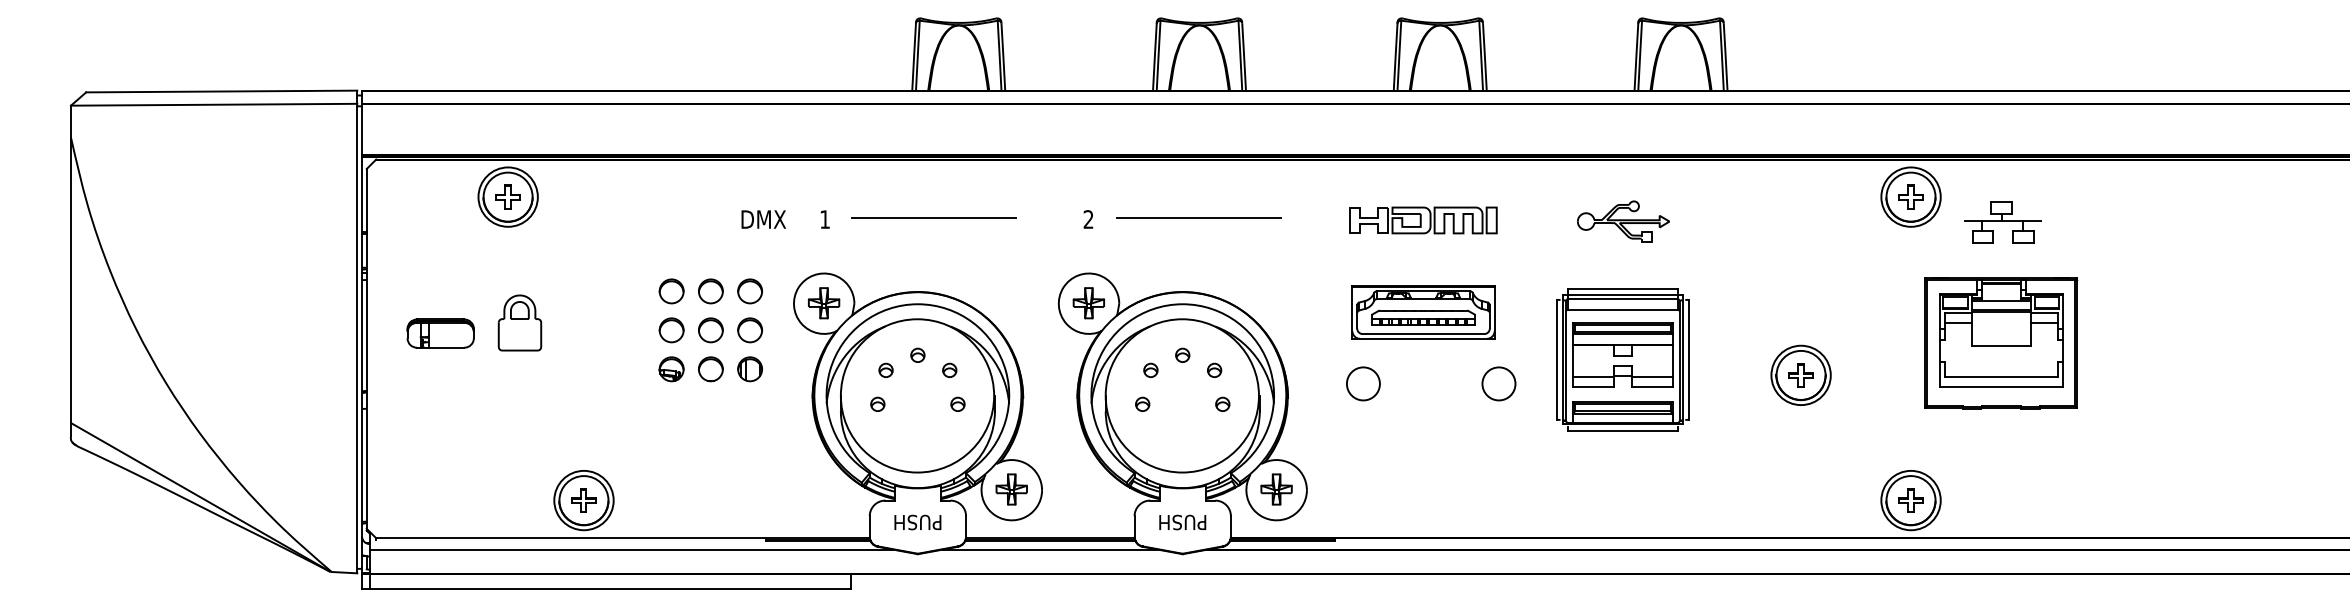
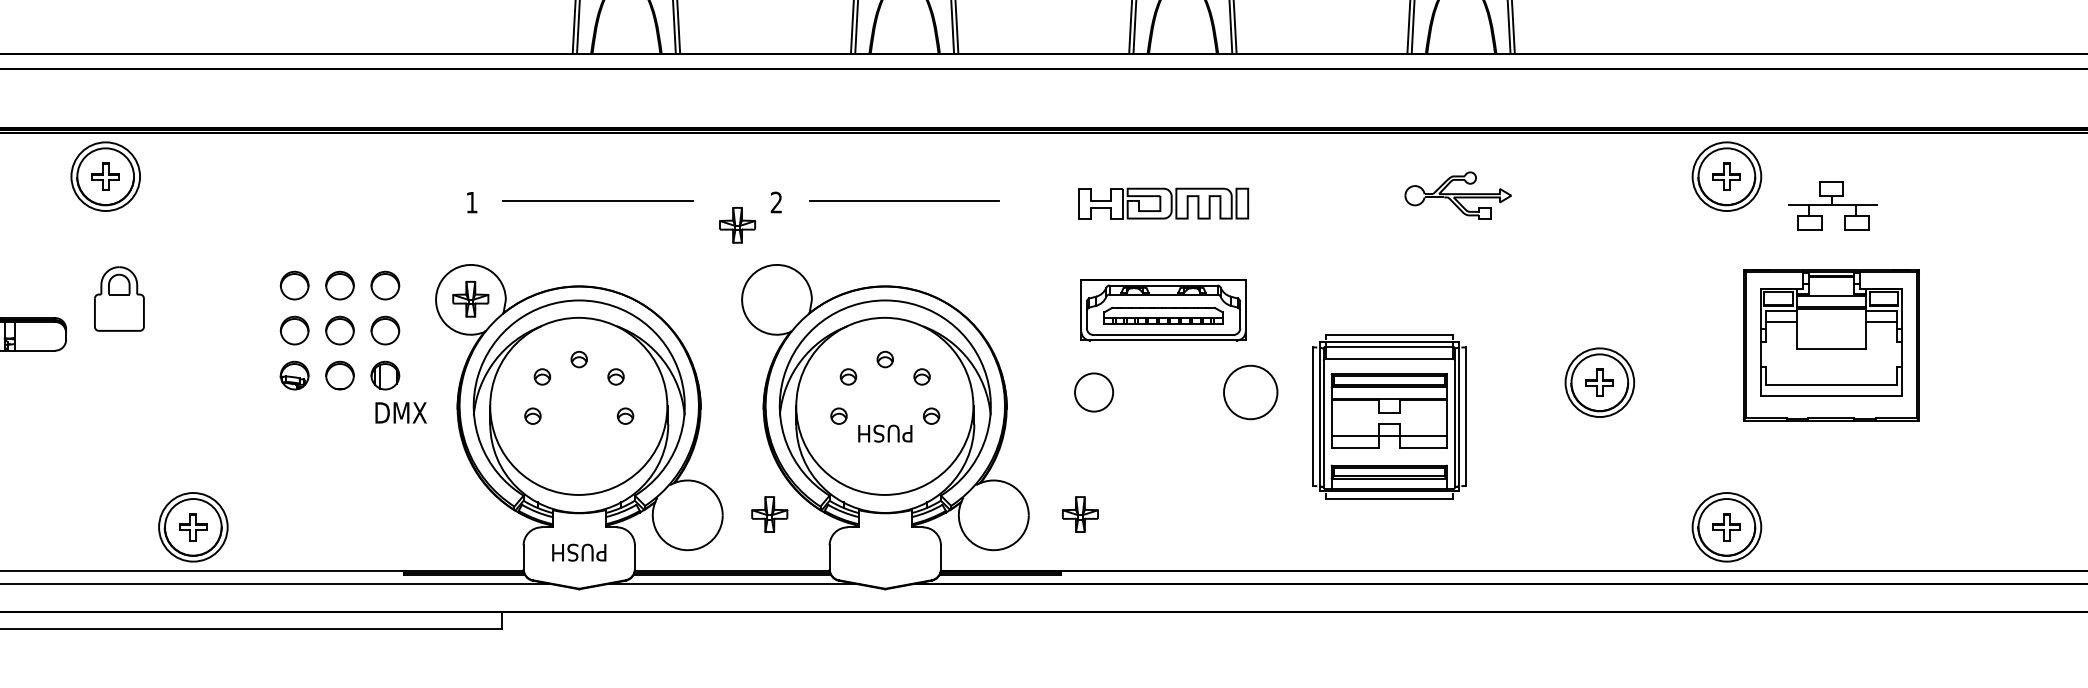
text: (763, 219) -> (400, 412), moved
part: (1623, 221) -> (1458, 195), moved
part: (1088, 303) -> (737, 225), moved
part: (519, 322) -> (118, 298), moved
part: (1622, 359) -> (1388, 416), moved
circle: (1498, 383) -> (1250, 392), size x1.4
part: (1011, 489) -> (769, 514), moved
part: (1276, 489) -> (1080, 514), moved
text: (1182, 522) -> (885, 433), moved

